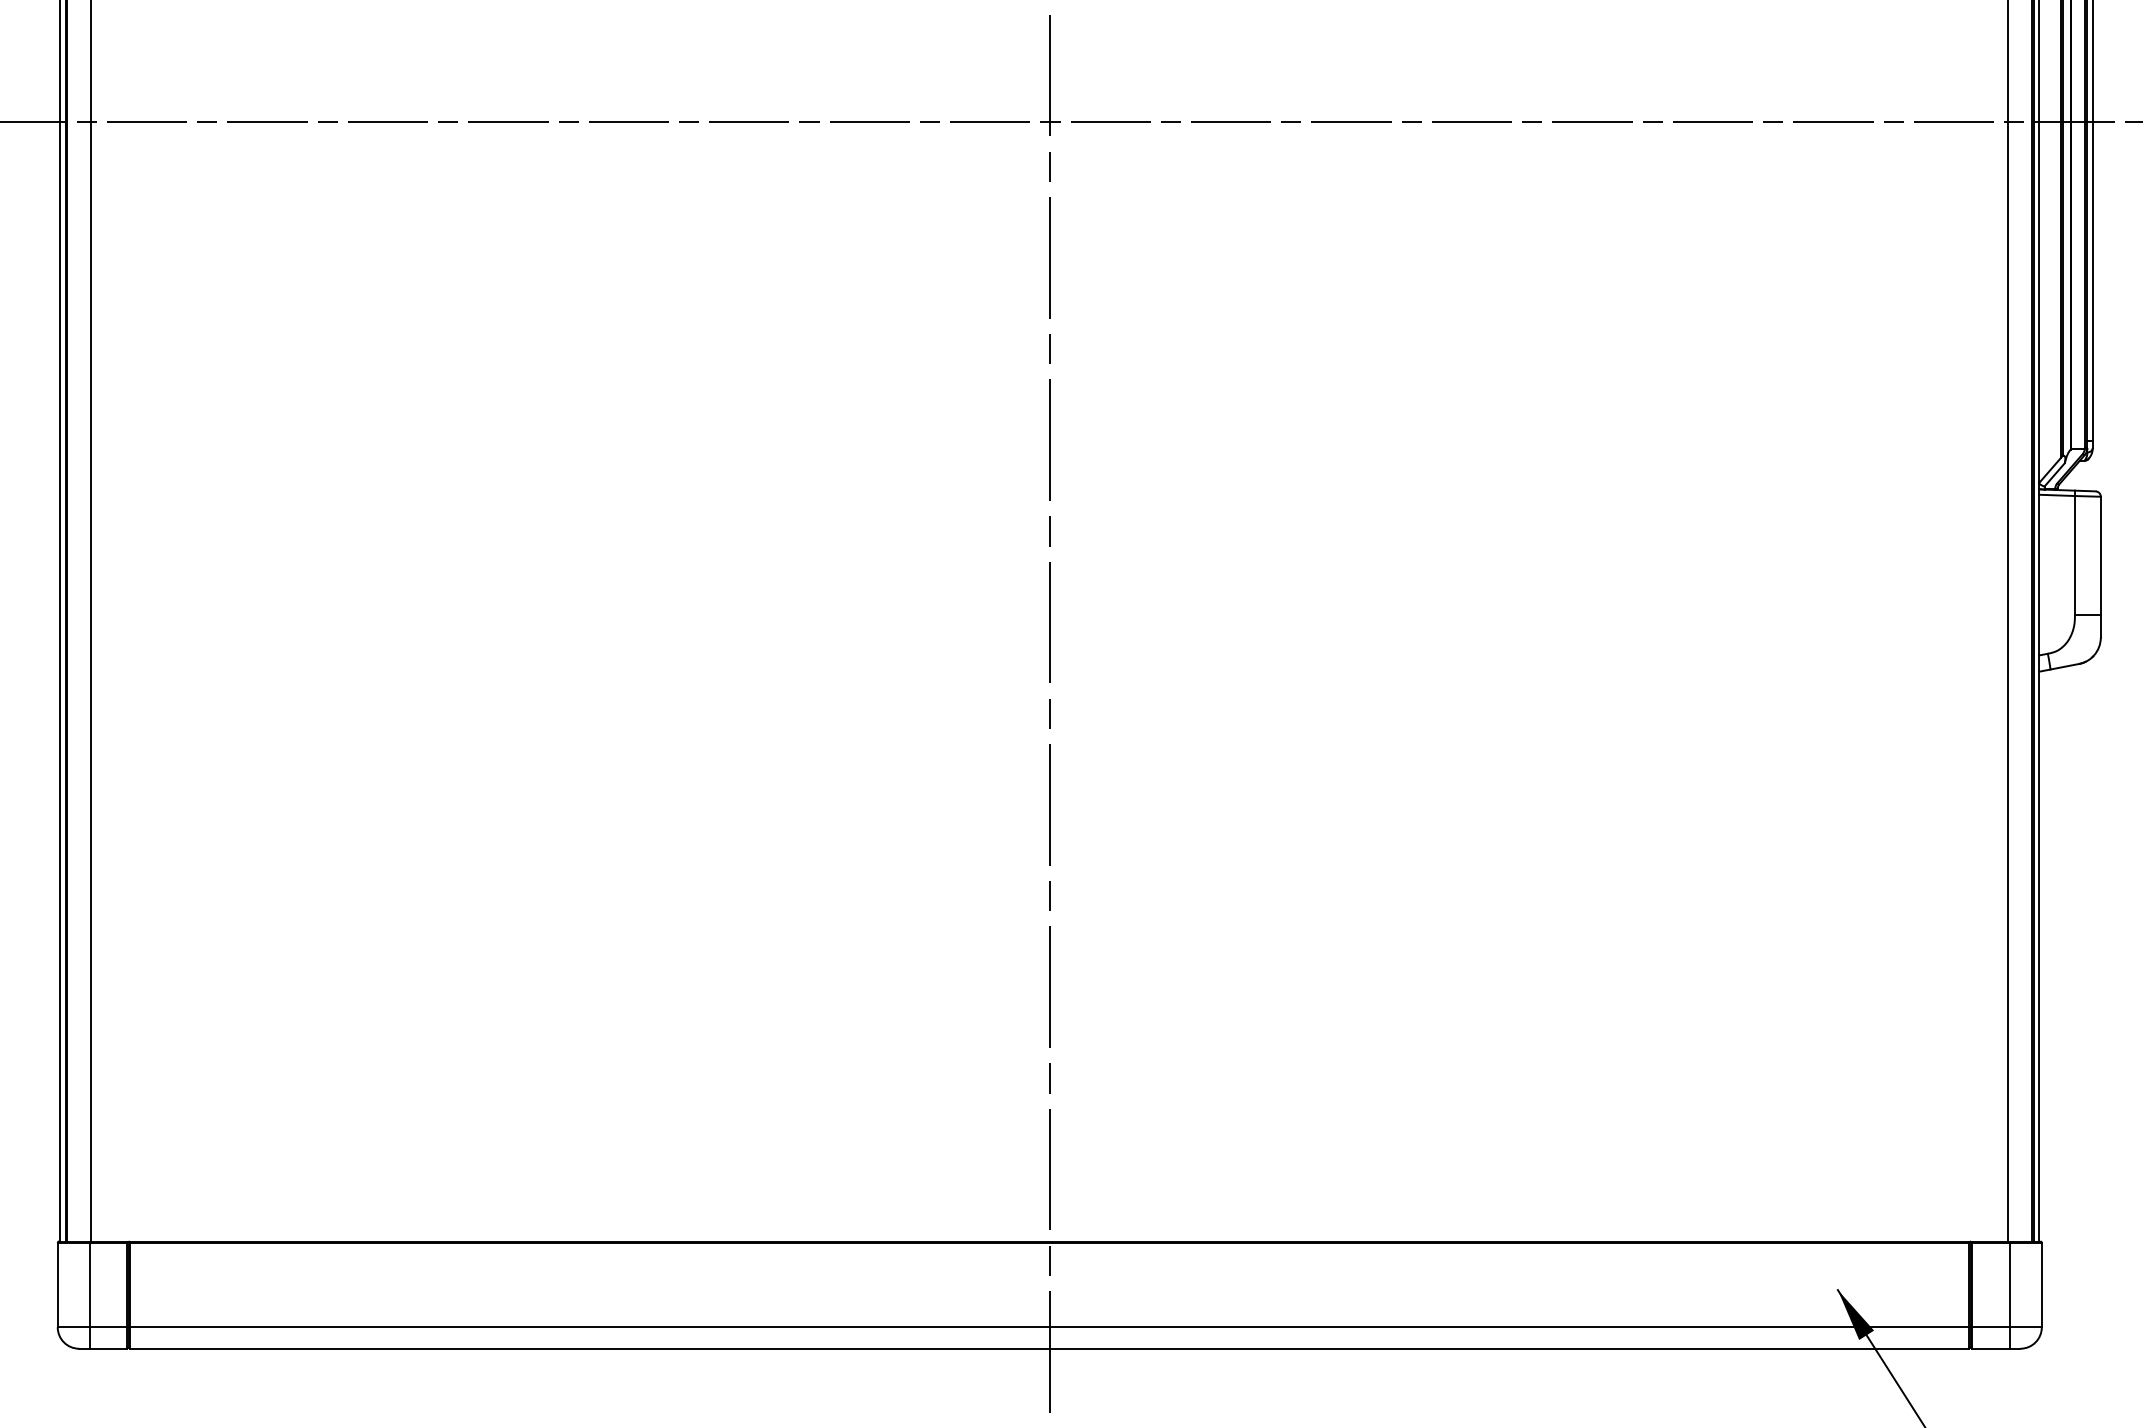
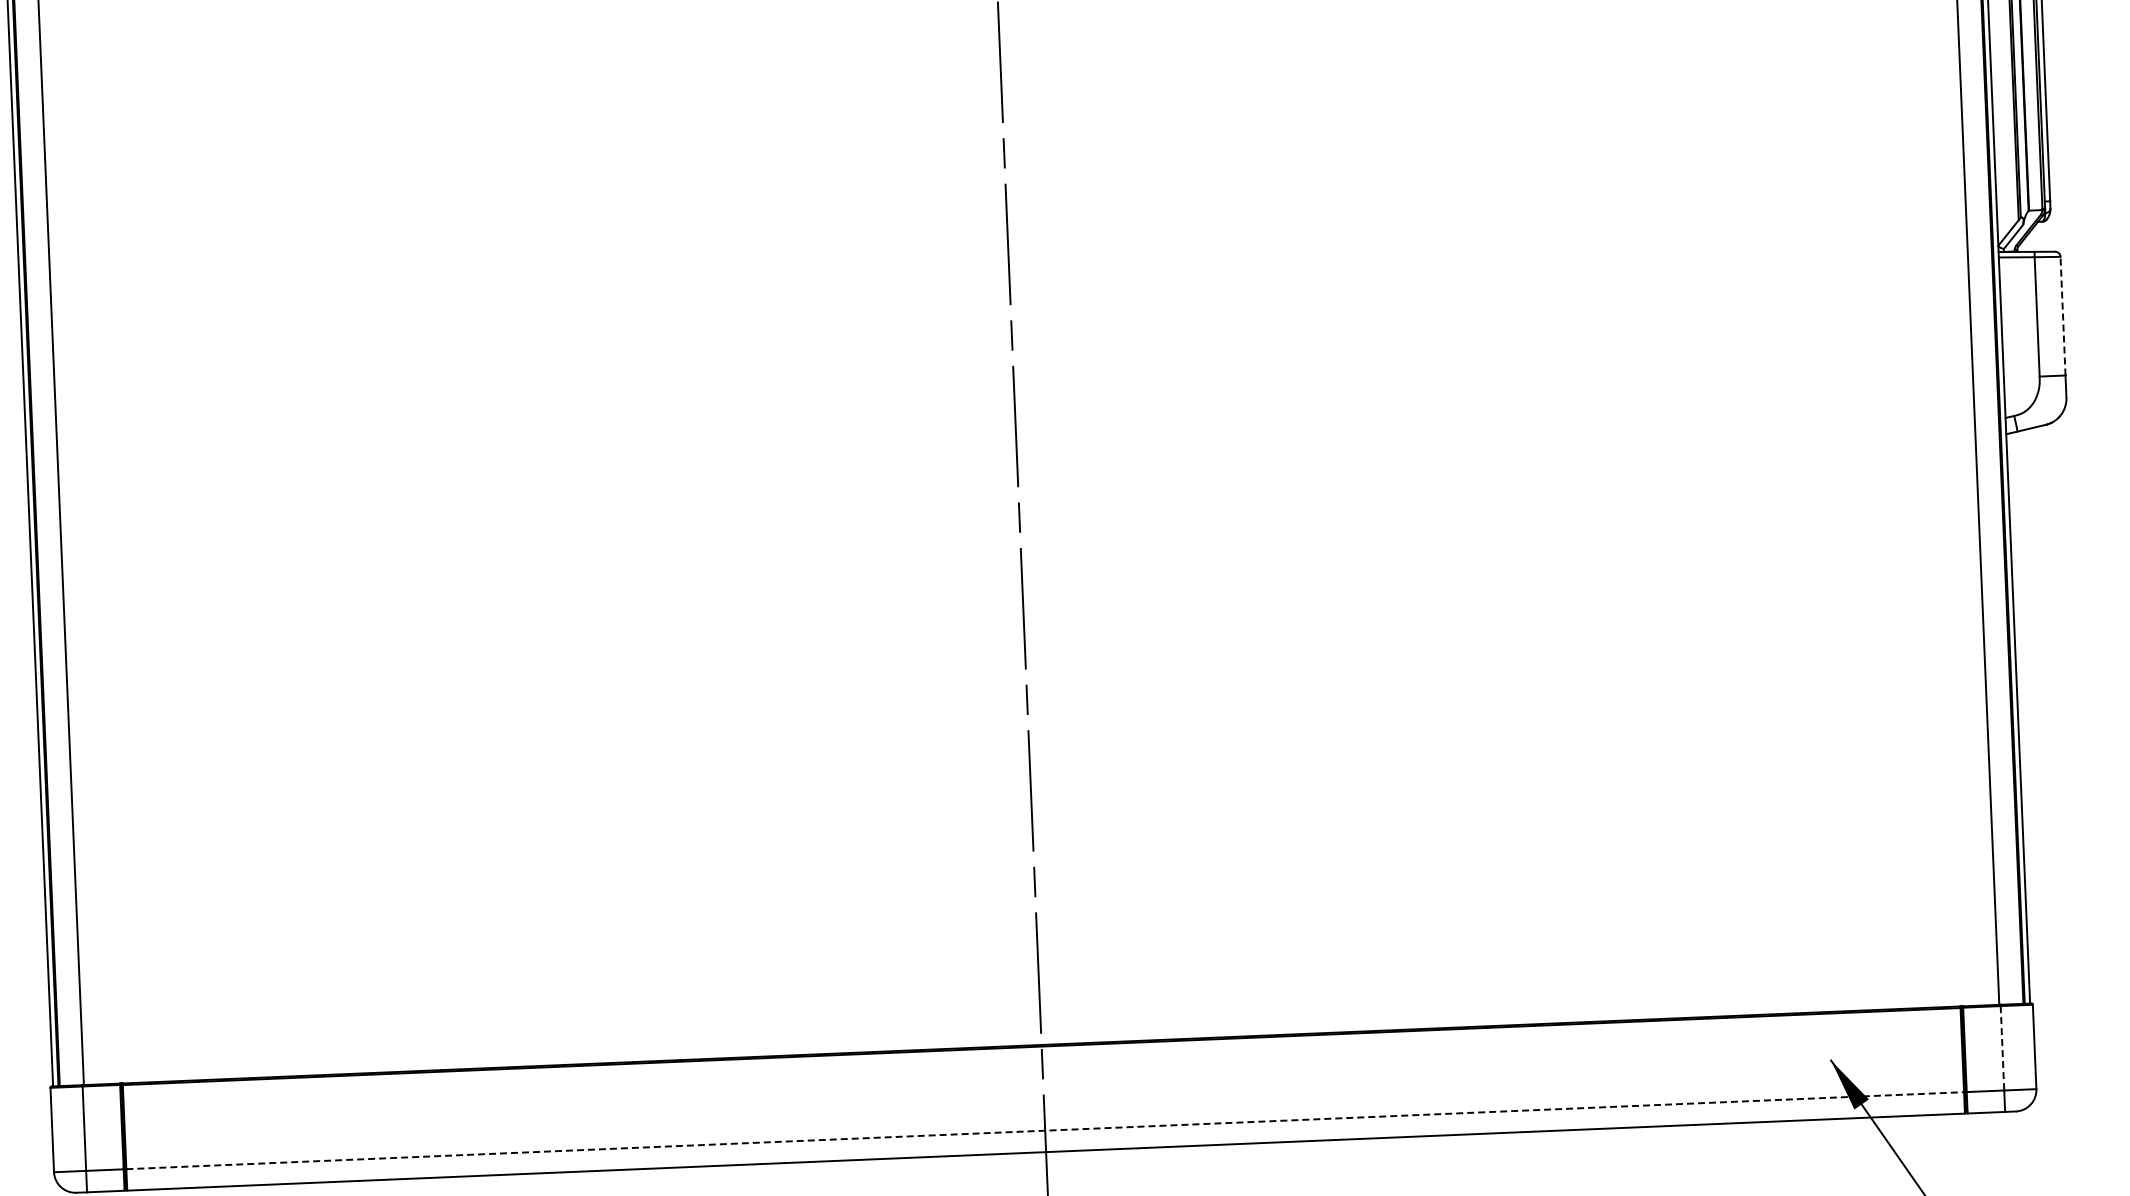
line: (2100, 555) -> (2062, 315), solid -> dashed
line: (2009, 1285) -> (2002, 1048), solid -> dashed
line: (1049, 1327) -> (1044, 1130), solid -> dashed

